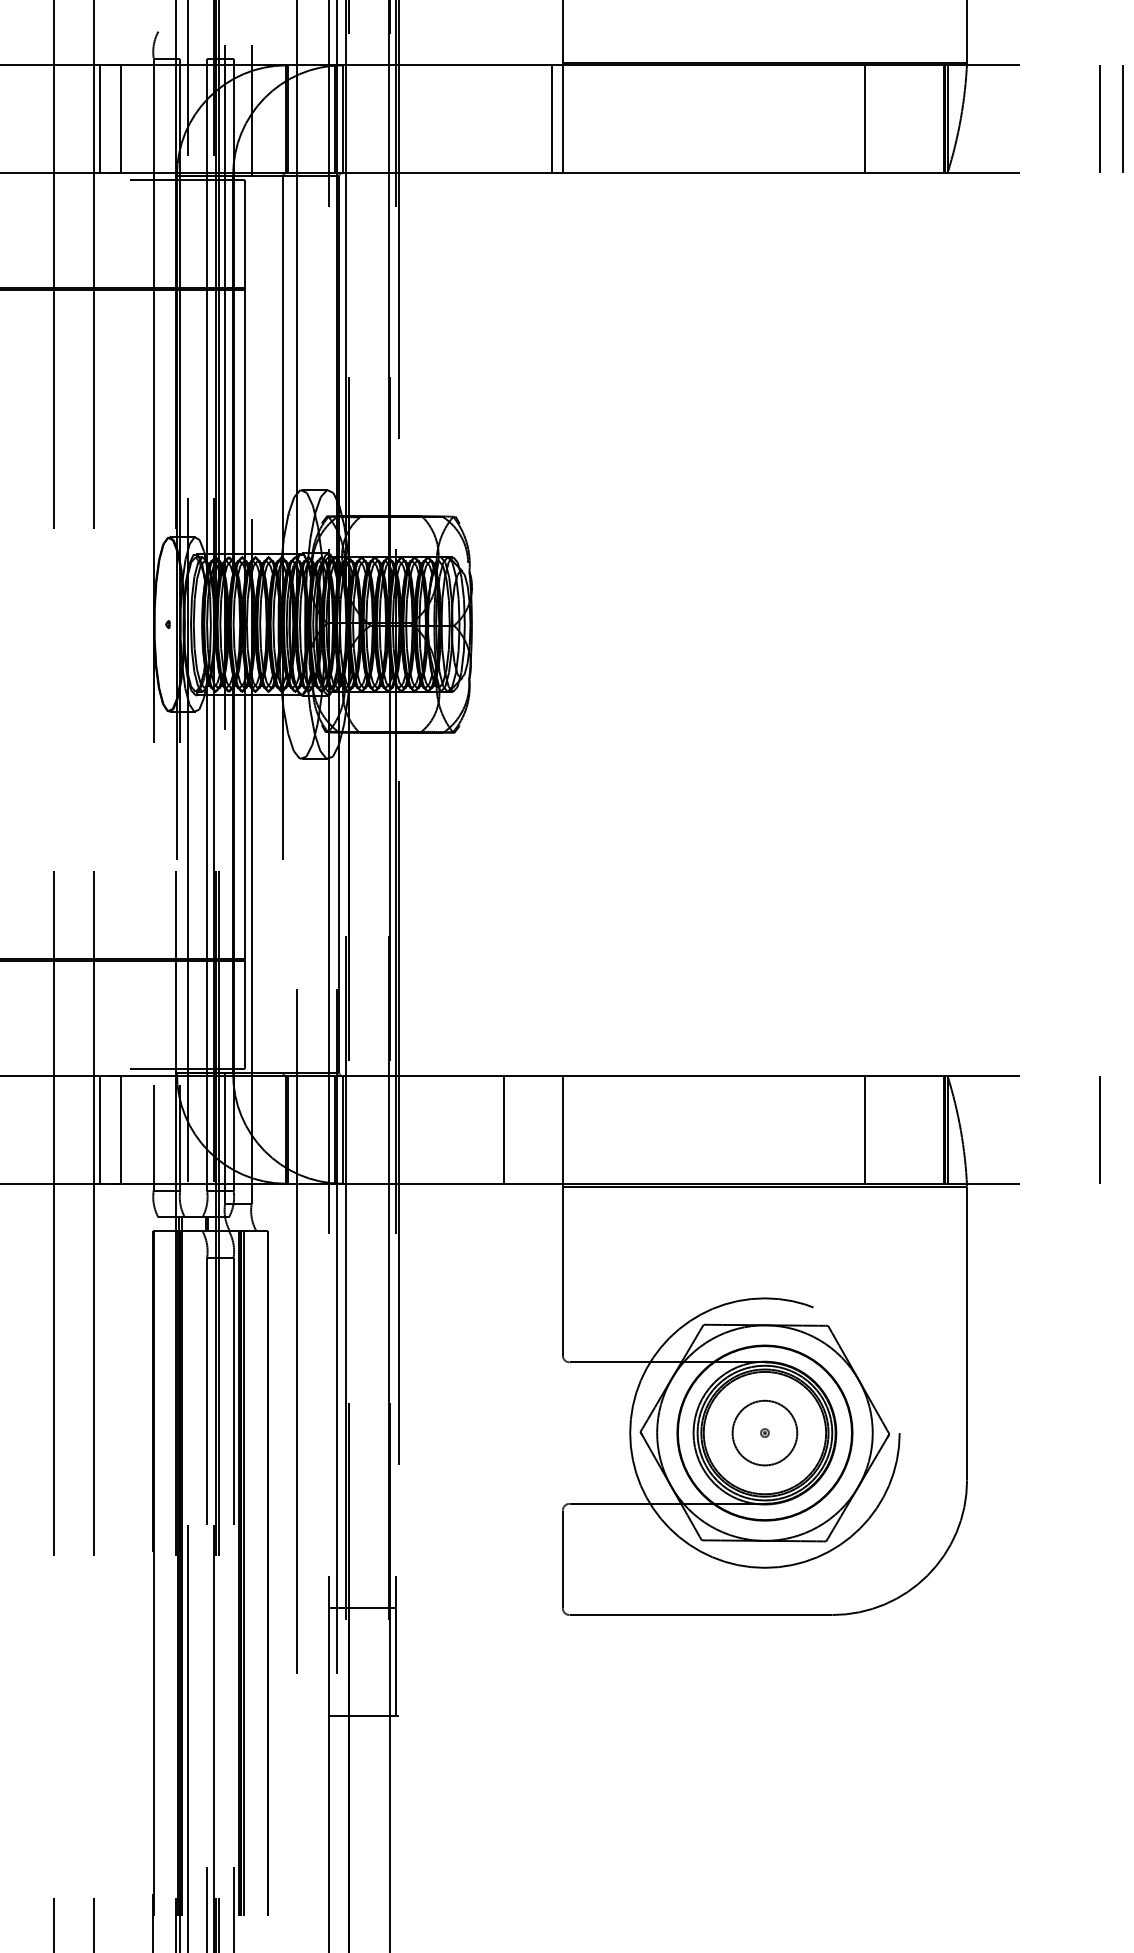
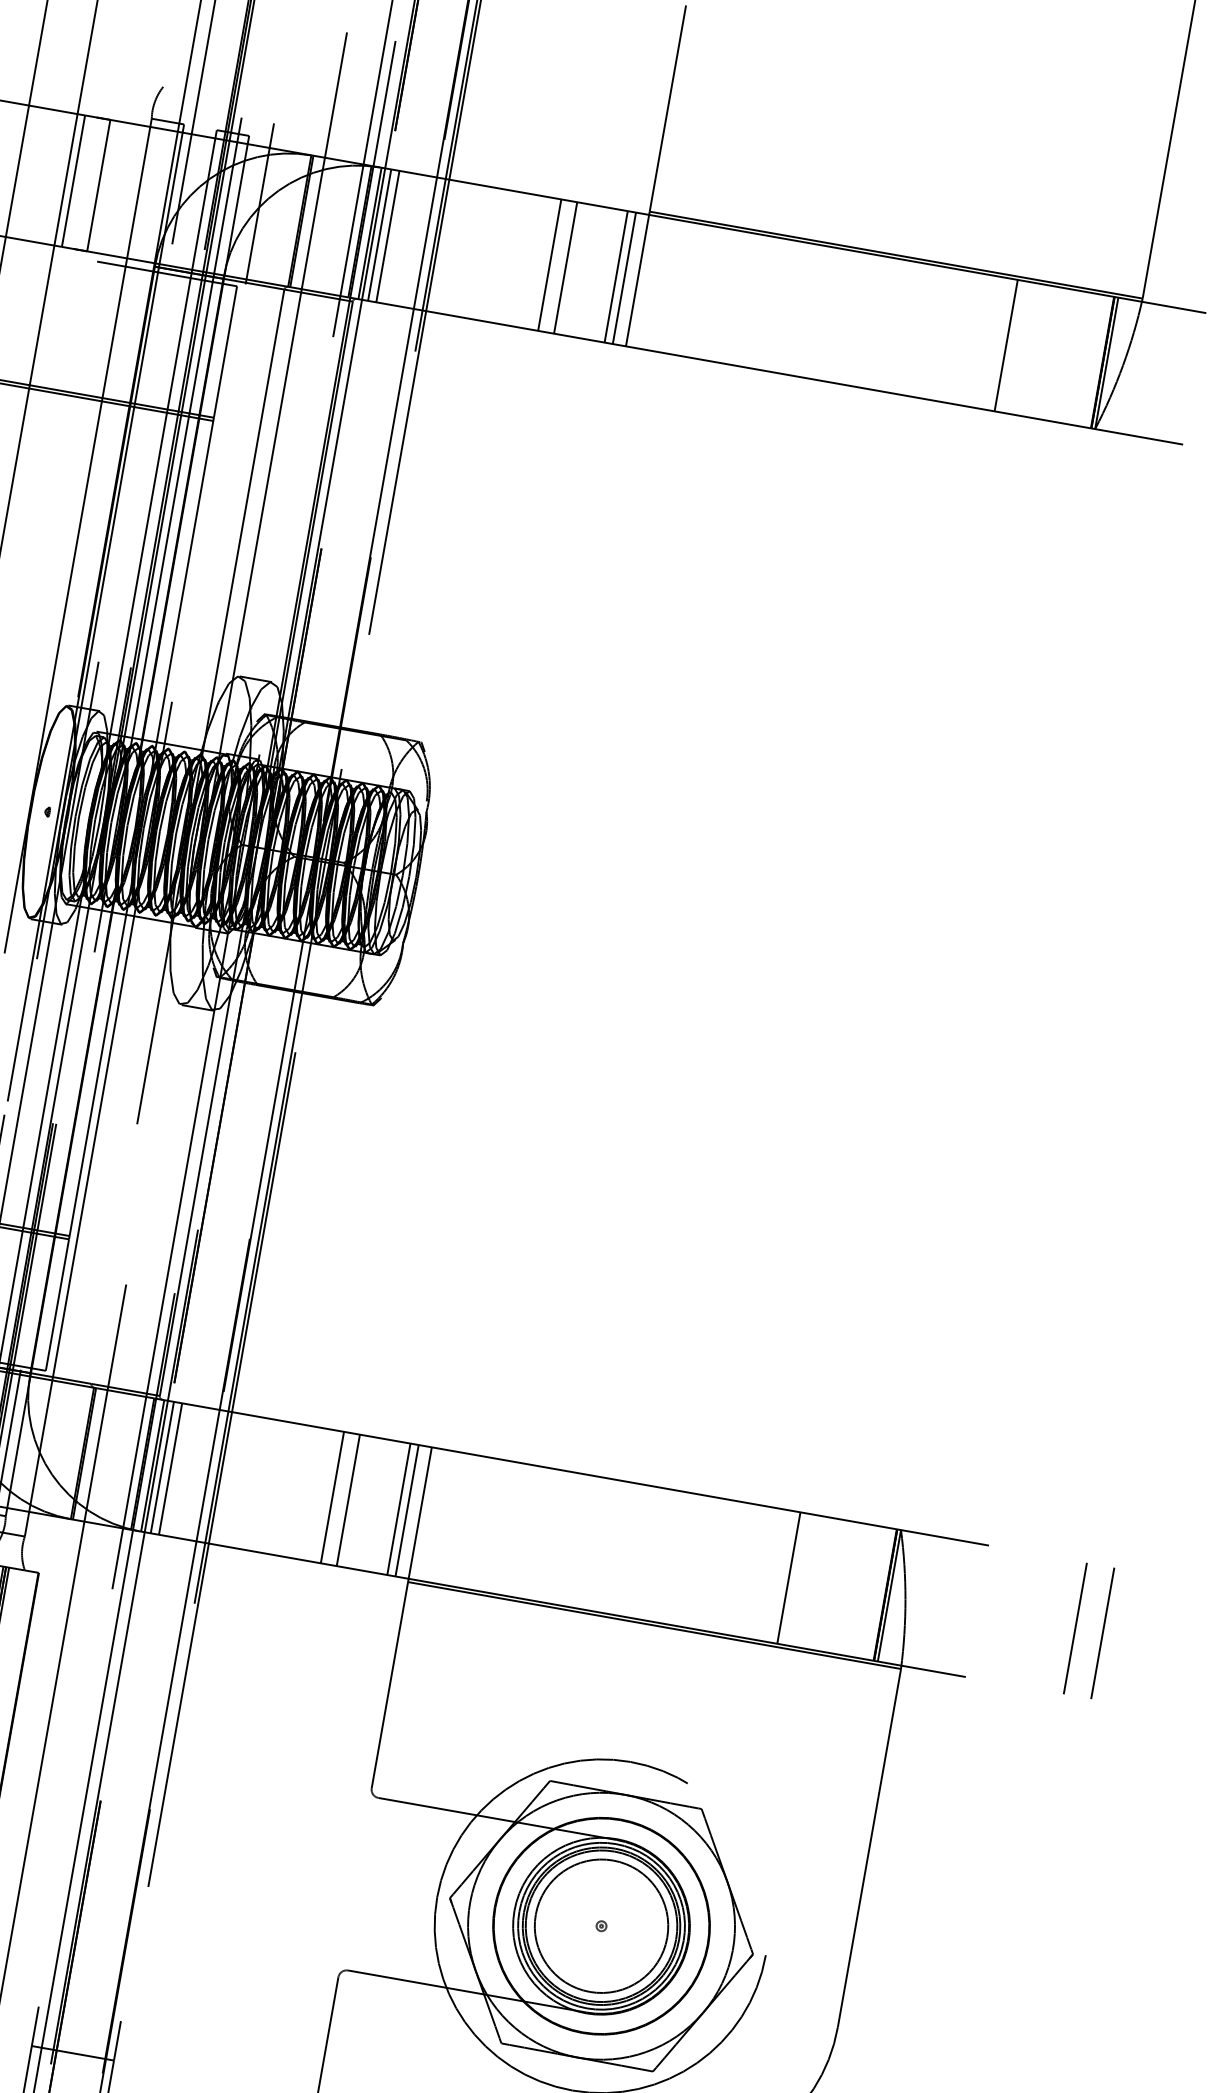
line: (351, 119) -> (379, 235), added
line: (358, 119) -> (388, 237), added
line: (490, 119) -> (549, 265), added
line: (503, 119) -> (565, 268), added
line: (545, 119) -> (616, 277), added
line: (351, 1129) -> (162, 1467), added
line: (358, 1129) -> (171, 1468), added
line: (490, 1129) -> (332, 1497), added
line: (545, 1129) -> (399, 1508), added
line: (552, 1129) -> (407, 1510), added
line: (1122, 1129) -> (1102, 1632), added
circle: (764, 1433) -> (600, 1926), size x1.67

